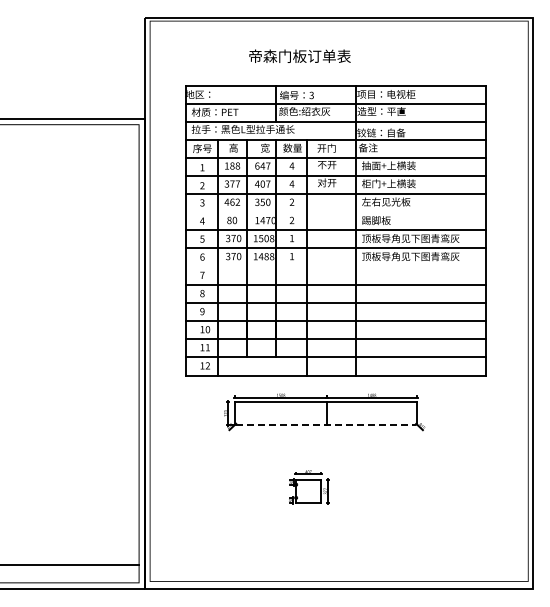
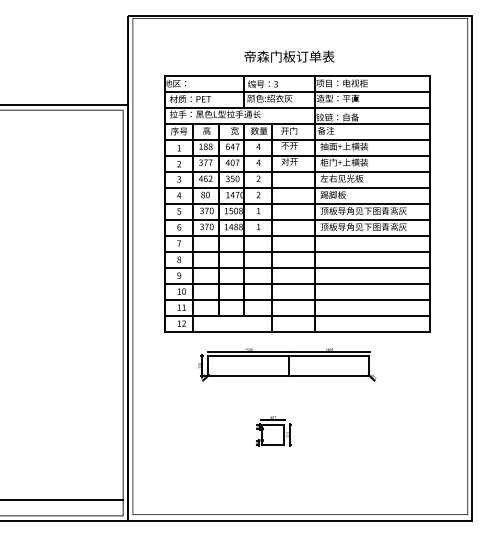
text: (299, 55) -> (289, 55), moved
line: (335, 212) -> (297, 187), added
line: (335, 266) -> (297, 235), added
line: (326, 424) -> (289, 375), dashed -> solid

